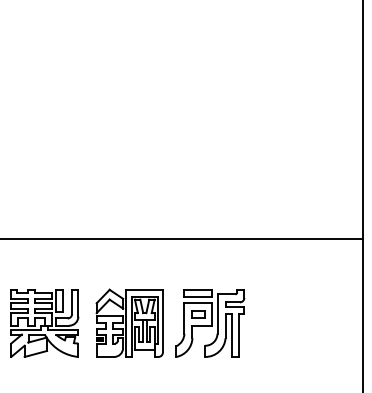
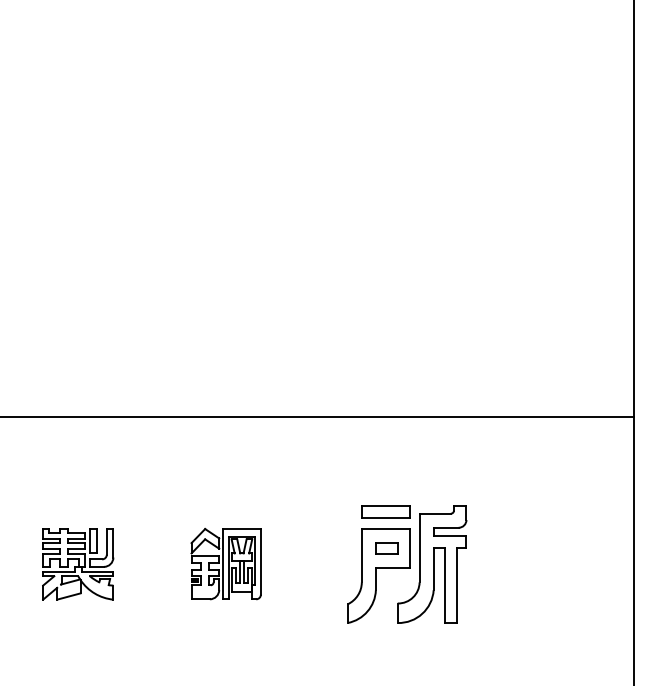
part: (129, 322) -> (225, 562), size x0.6
part: (44, 323) -> (77, 564), size x0.6
part: (210, 323) -> (407, 564), moved

